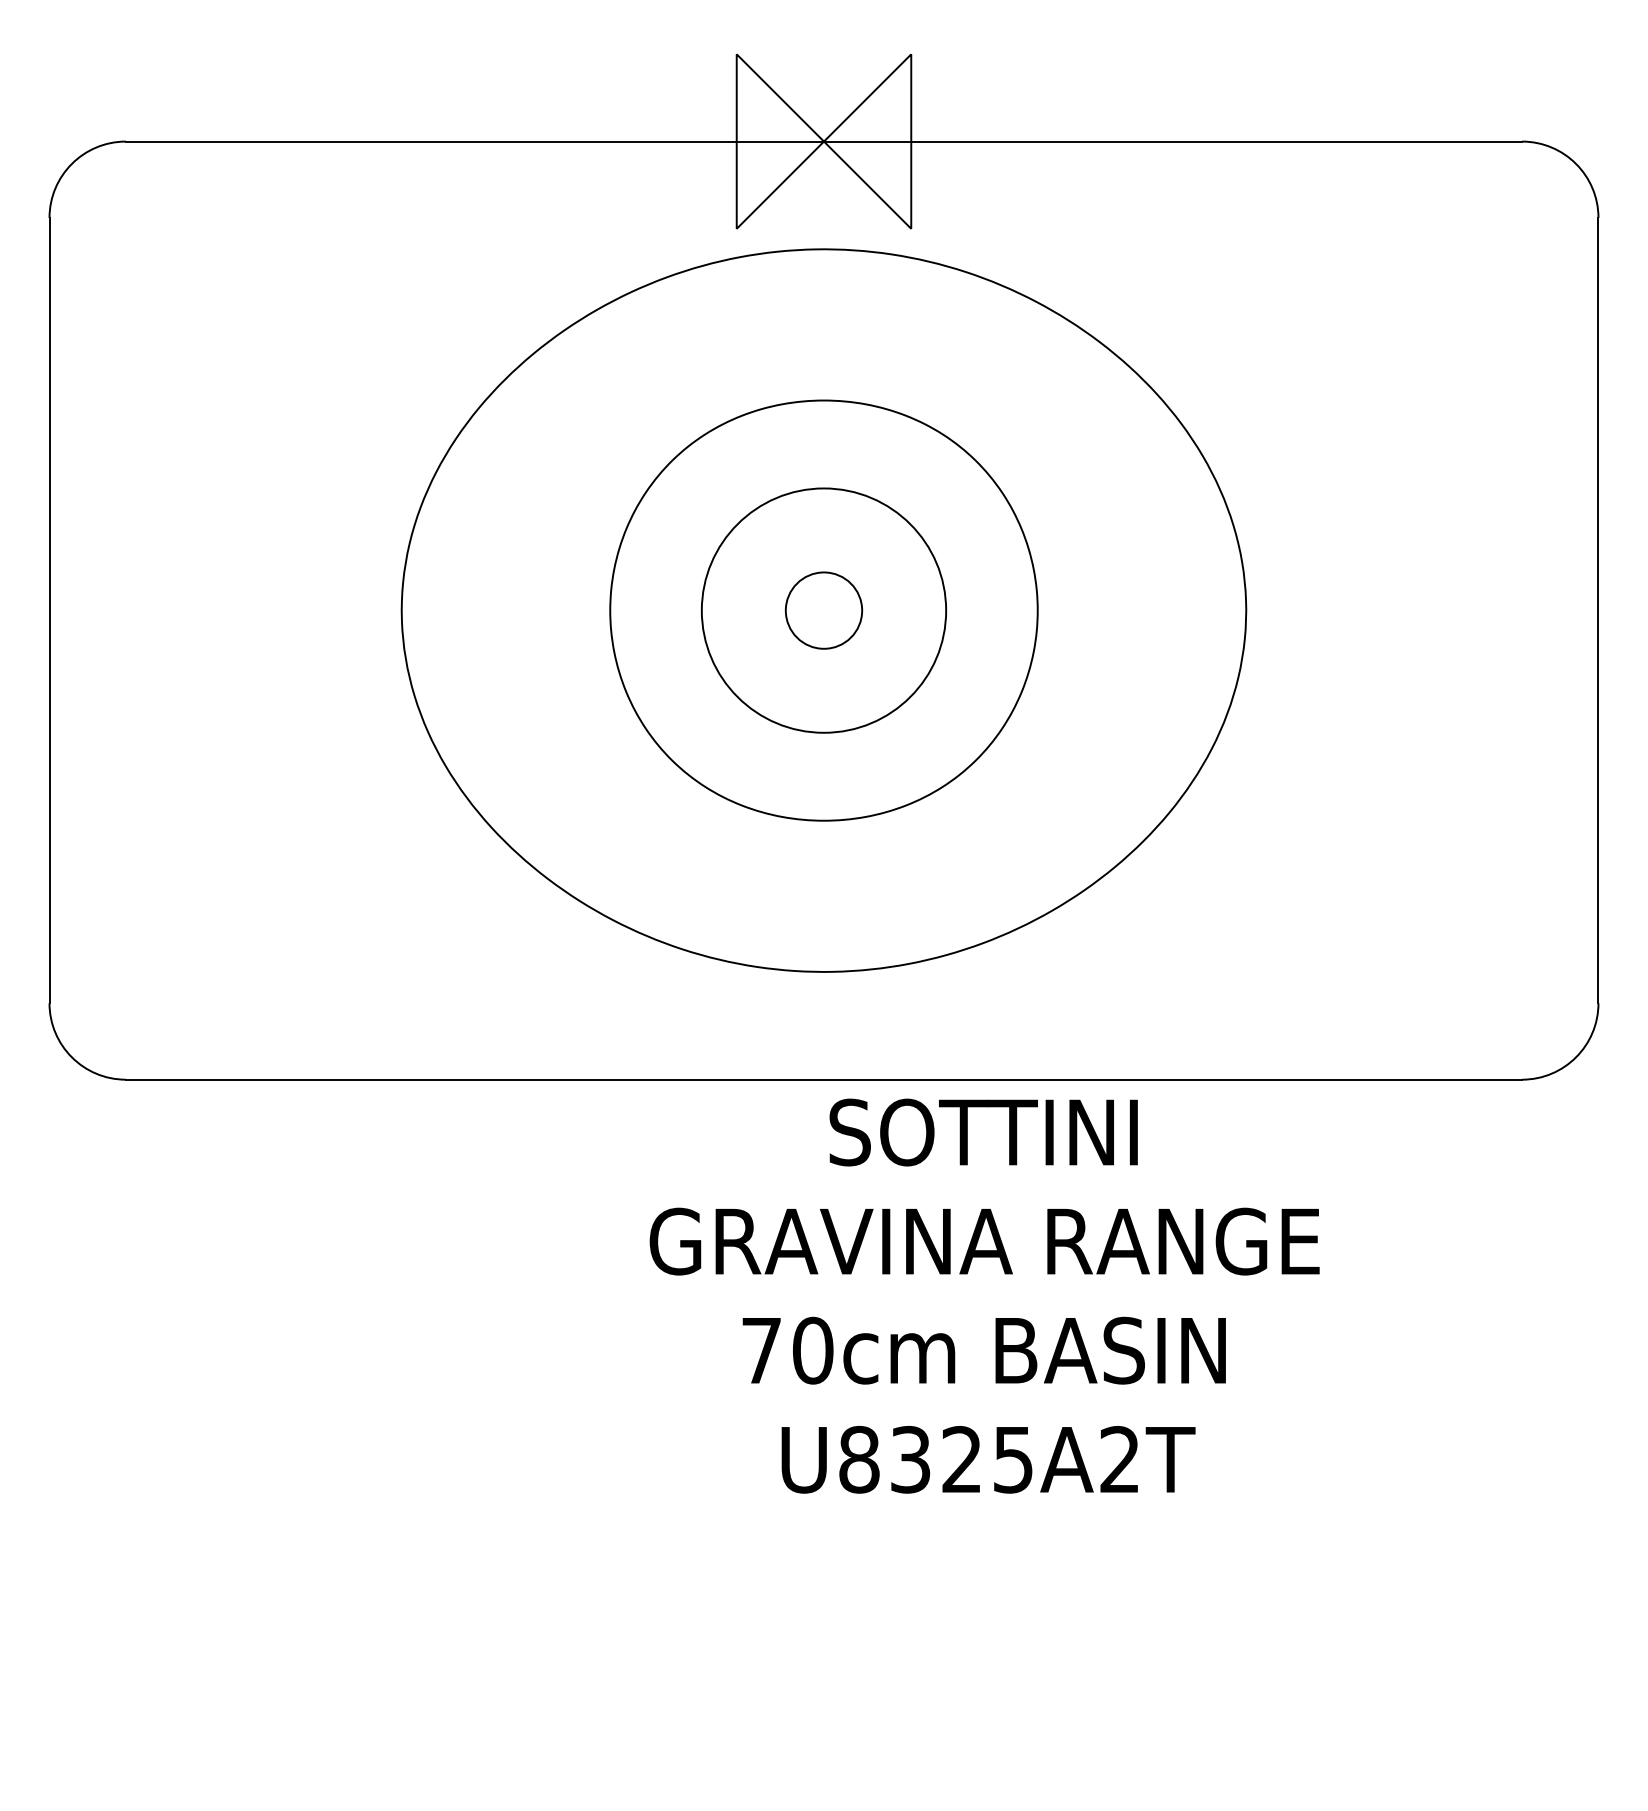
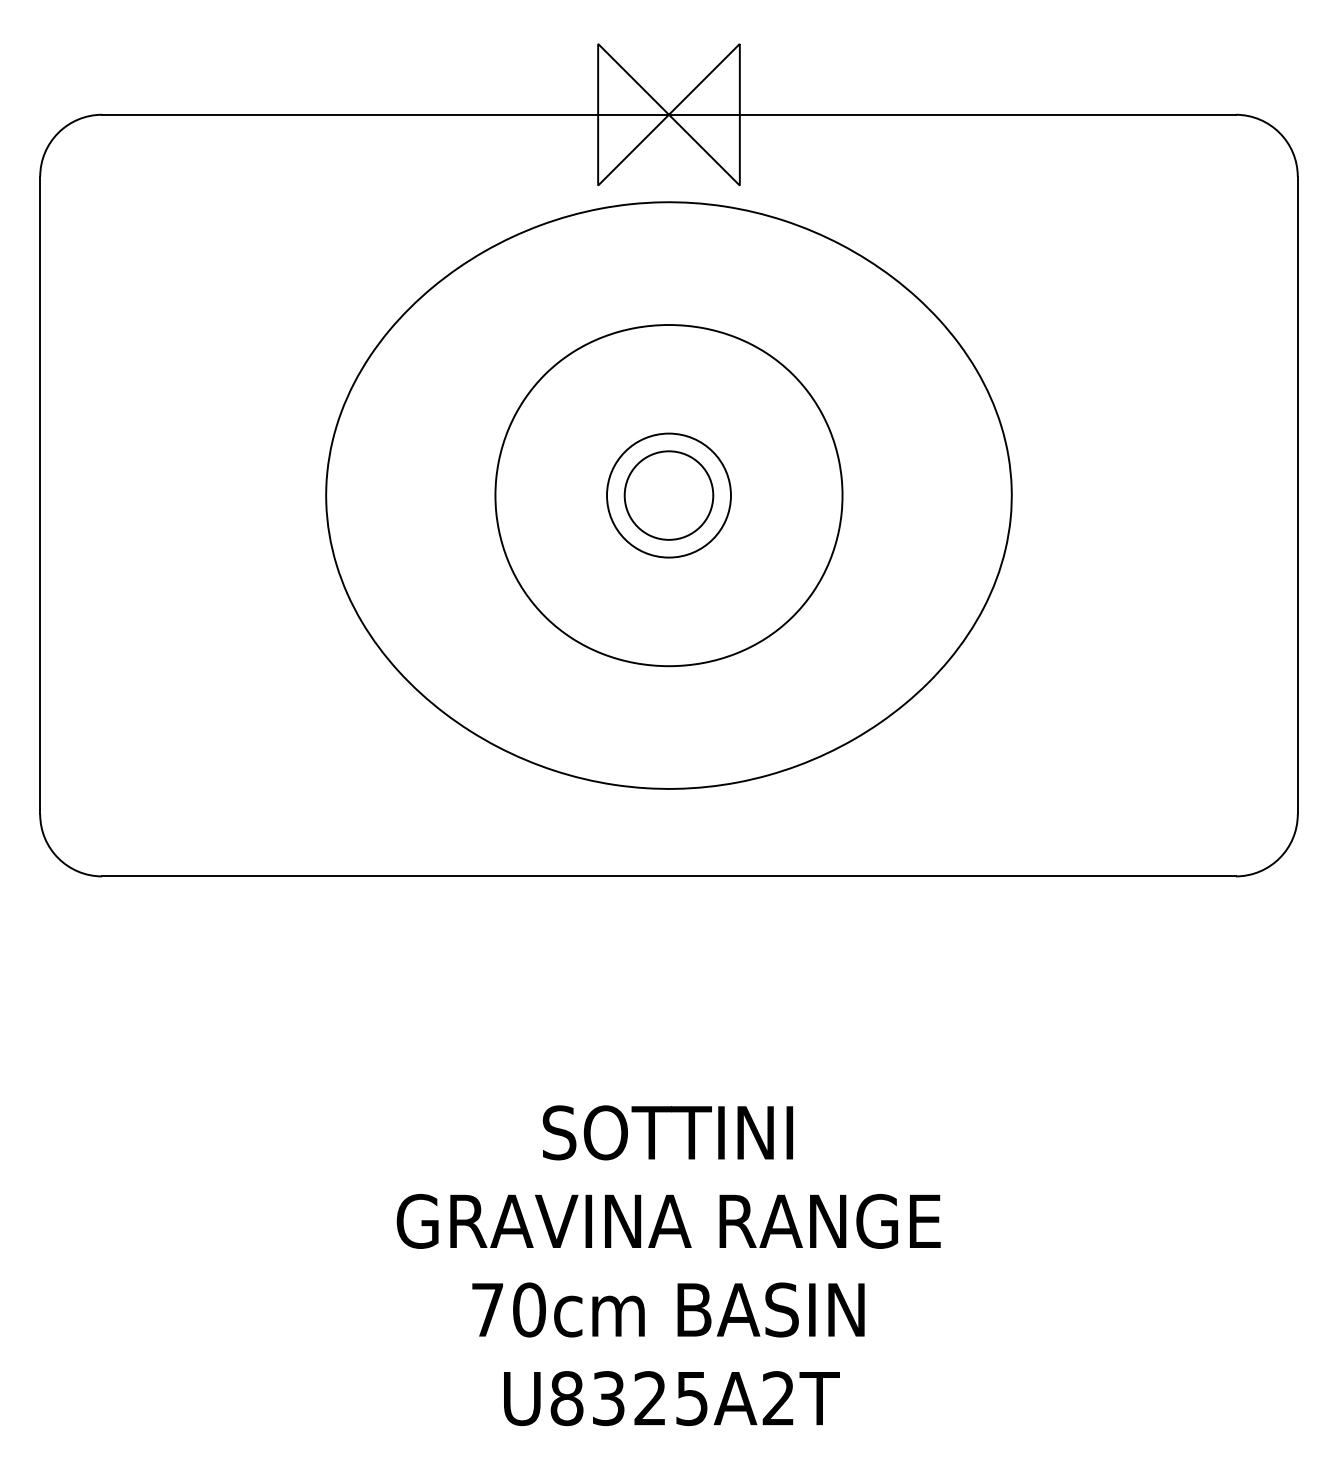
circle: (823, 610) -> (668, 495), size x0.62
circle: (823, 610) -> (668, 495), size x1.43
text: (984, 1295) -> (668, 1265), moved

